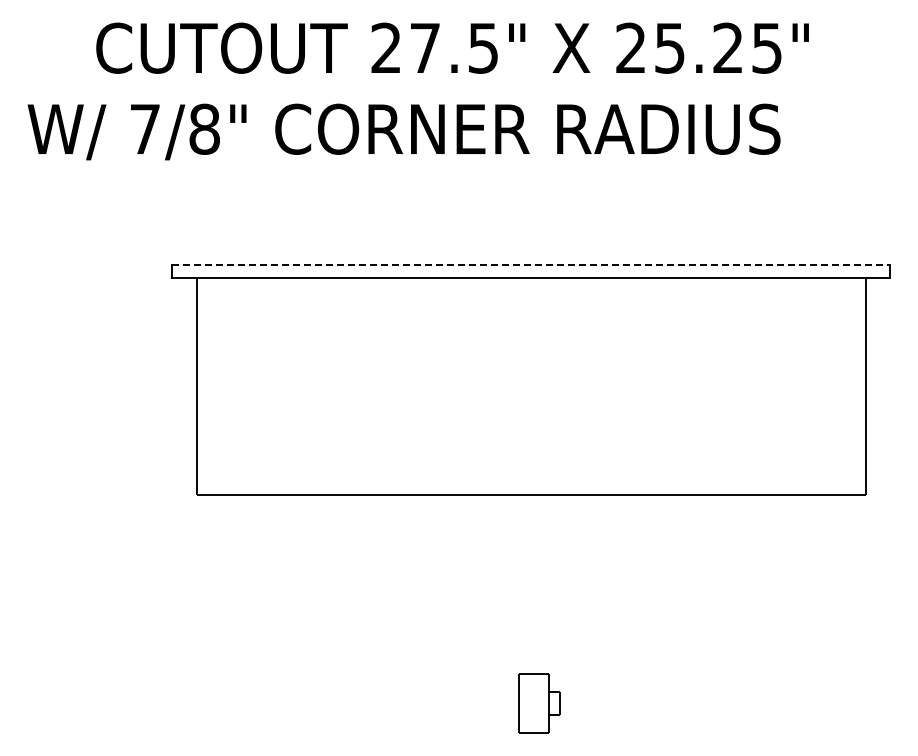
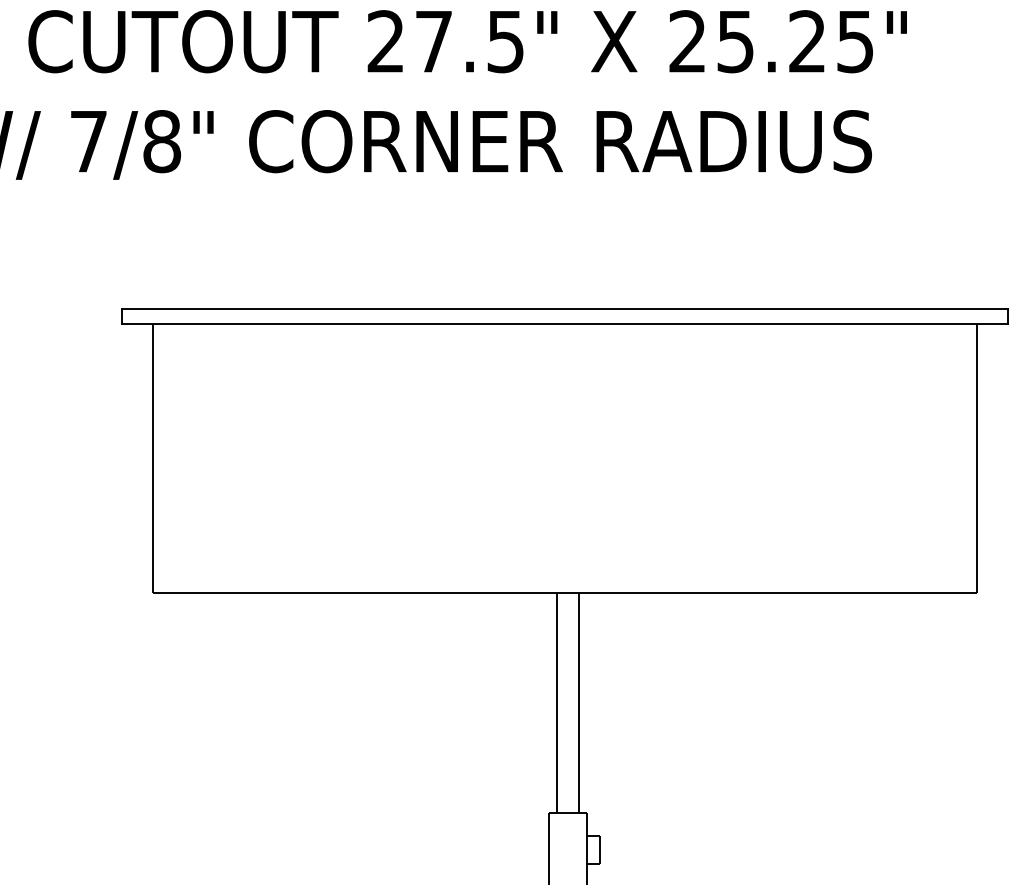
line: (531, 265) -> (564, 309), dashed -> solid
line: (524, 584) -> (556, 702), added
line: (543, 584) -> (579, 702), added

